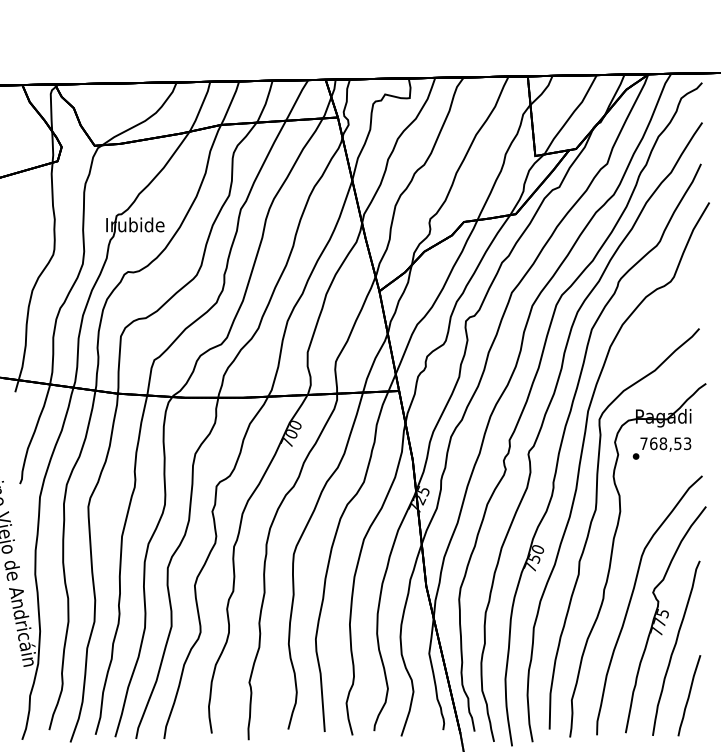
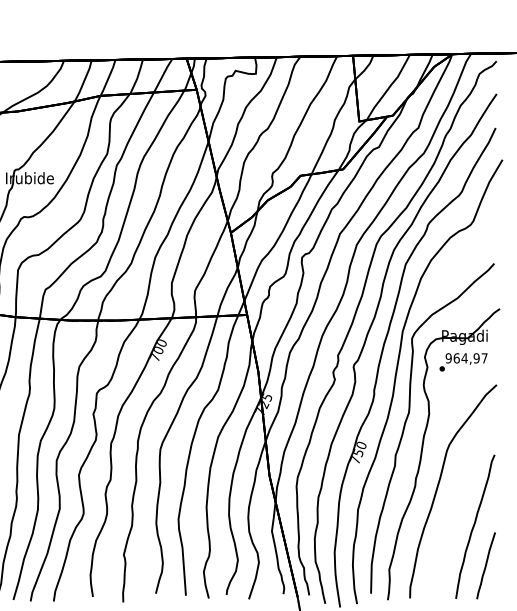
text: (665, 443) -> (466, 358), 768,53 -> 964,97
part: (665, 619) -> (466, 503), removed

